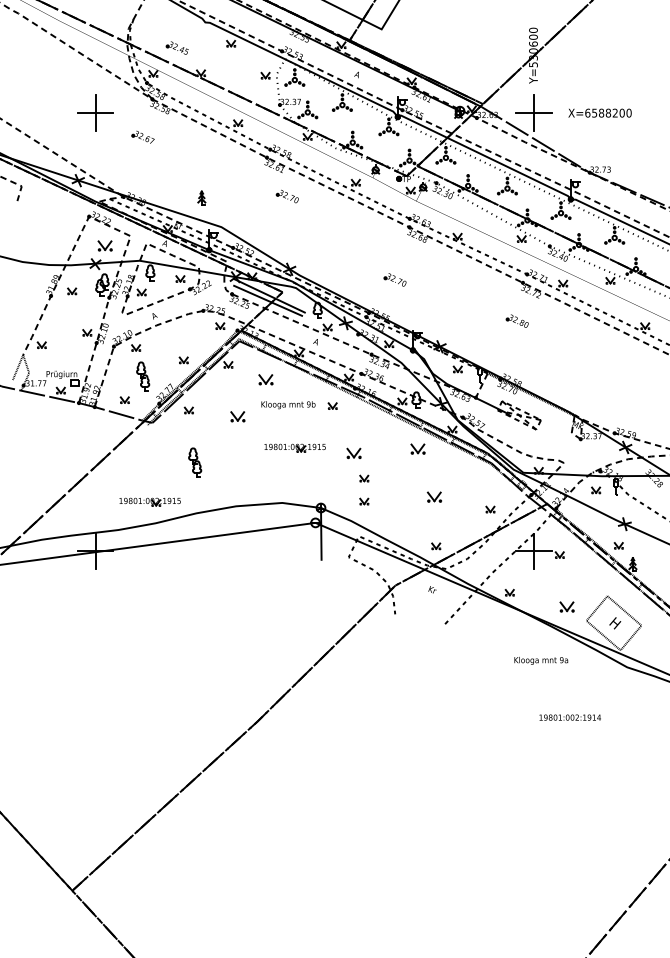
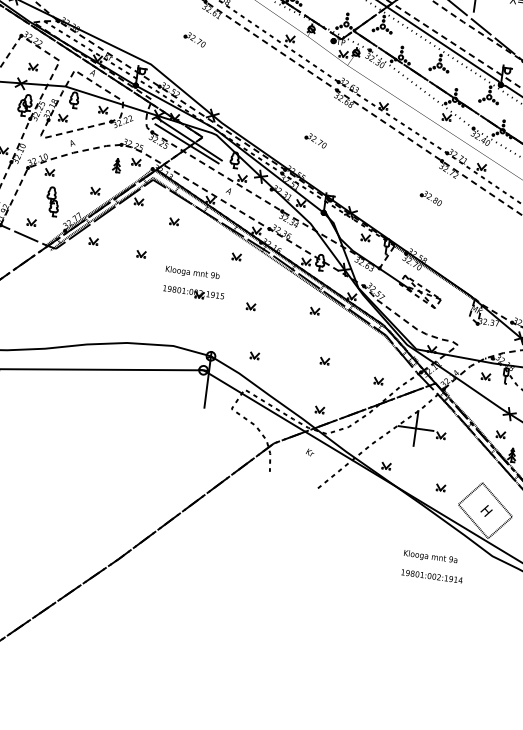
part: (286, 196) -> (193, 39), moved
part: (201, 197) -> (116, 165), moved
part: (105, 245) -> (33, 66), size x0.62
part: (266, 379) -> (174, 221), size x0.62
text: (288, 405) -> (192, 273), moved
part: (238, 416) -> (141, 254), size x0.62
part: (417, 448) -> (314, 310), size x0.62
part: (353, 453) -> (250, 306), size x0.62
part: (195, 462) -> (92, 293), removed
part: (364, 478) -> (258, 333), removed
part: (434, 497) -> (324, 361), size x0.62
part: (149, 501) -> (42, 326), removed
part: (566, 606) -> (440, 487), size x0.62
text: (541, 660) -> (430, 556), moved
text: (569, 717) -> (431, 576), moved

